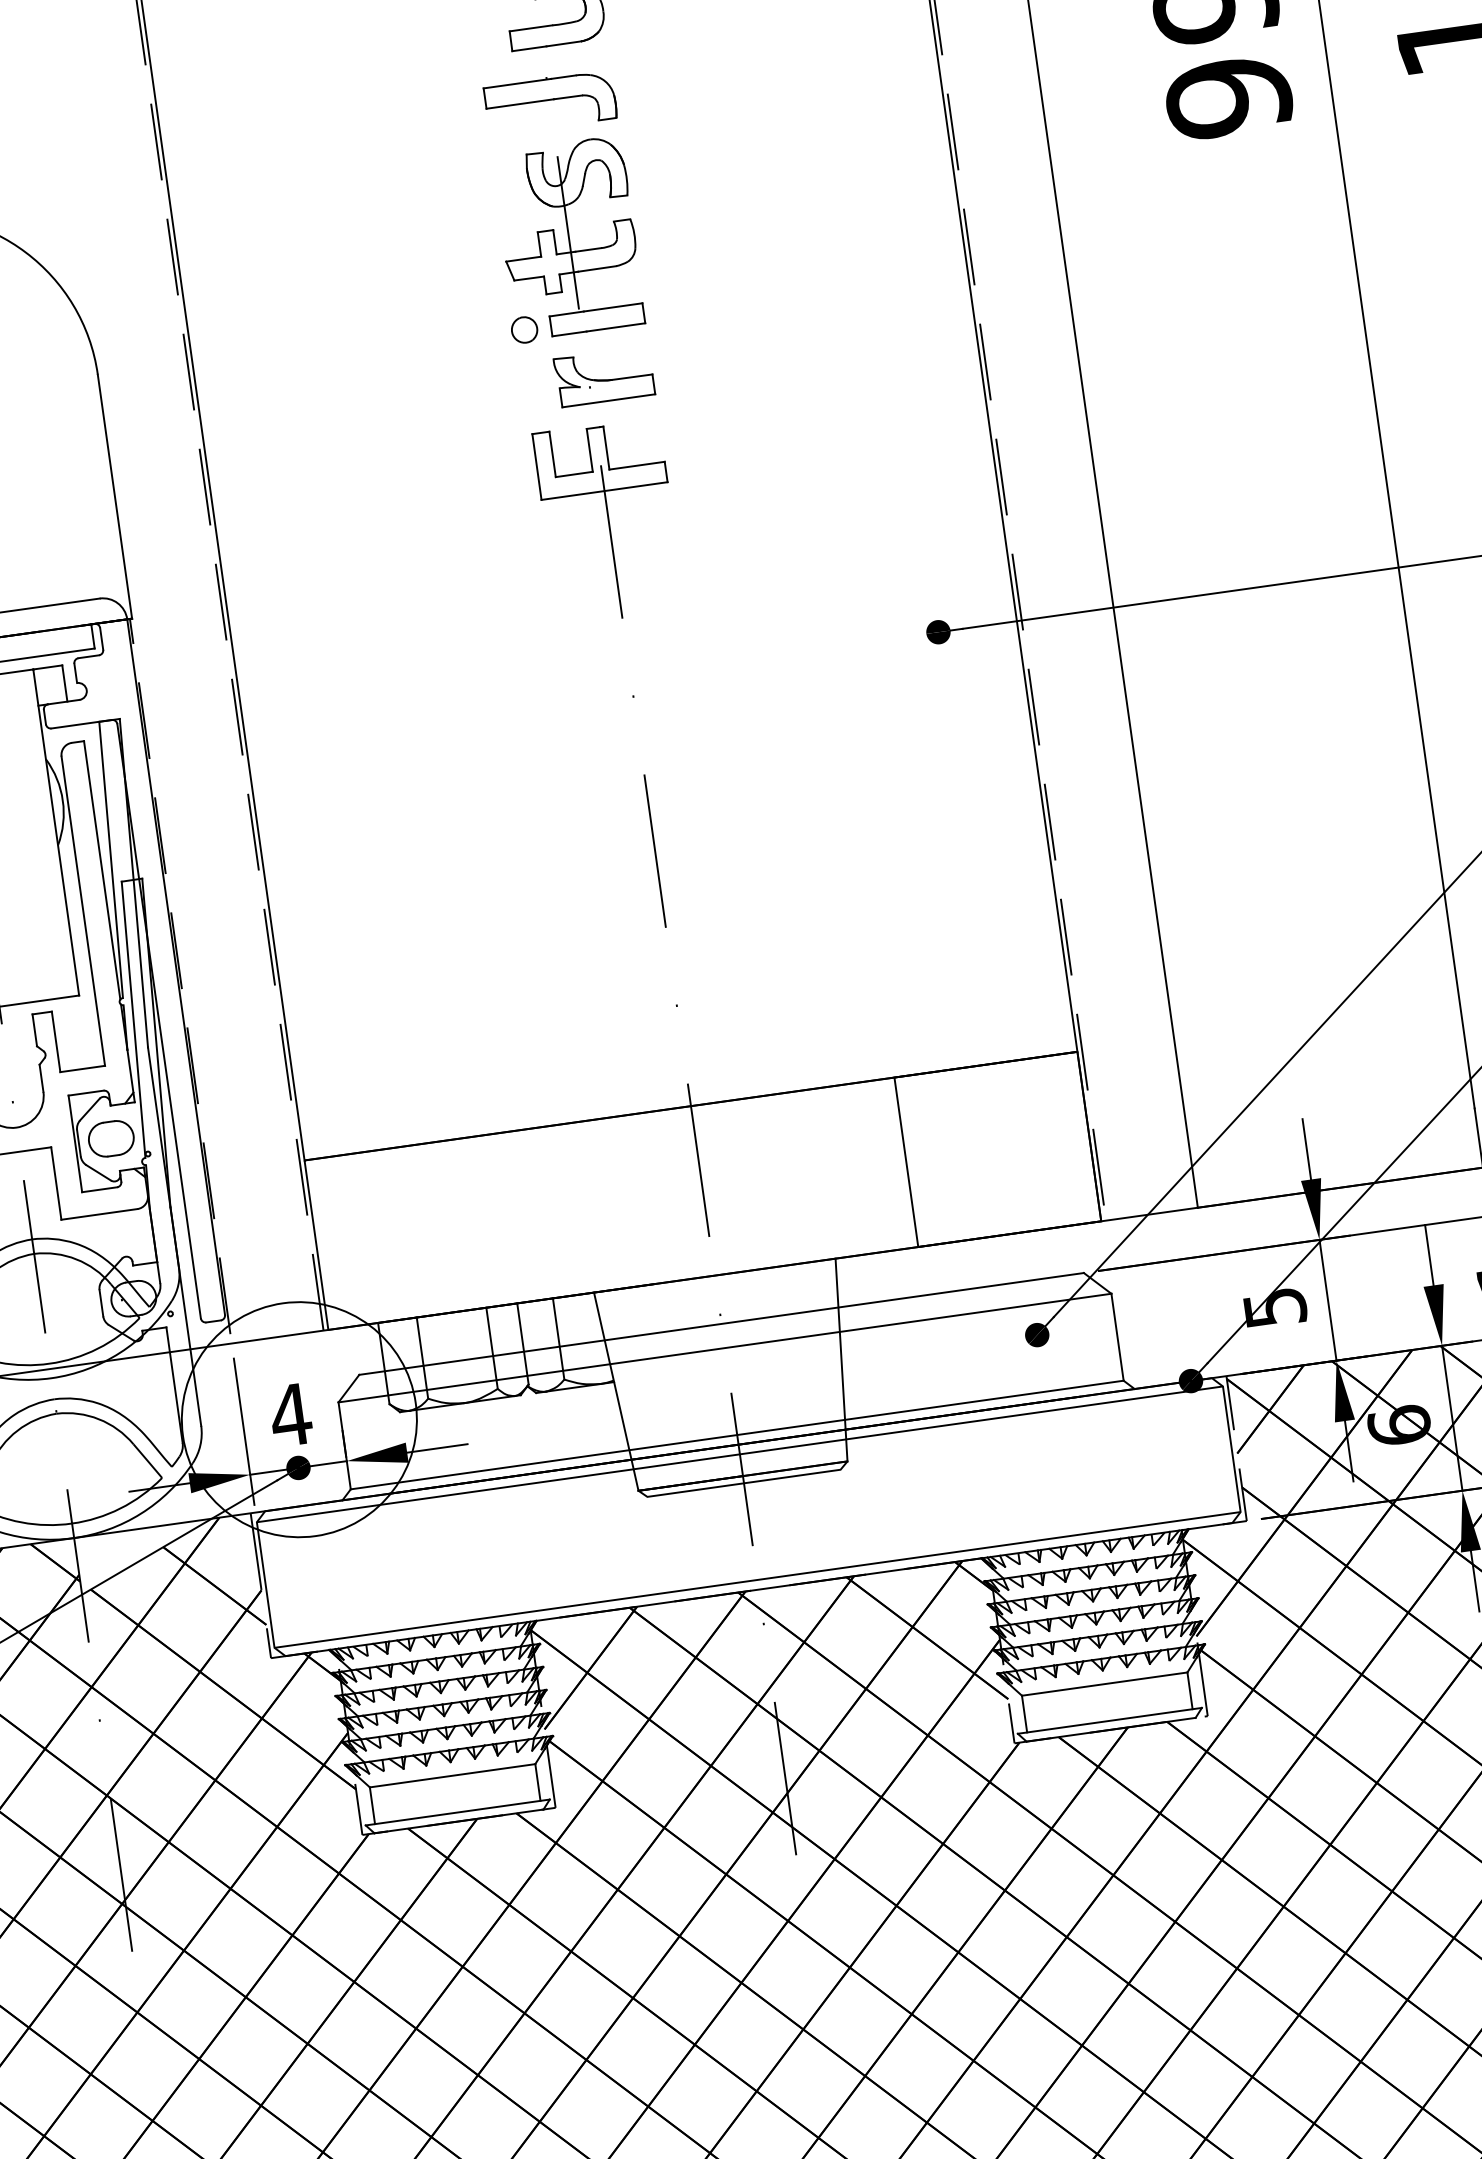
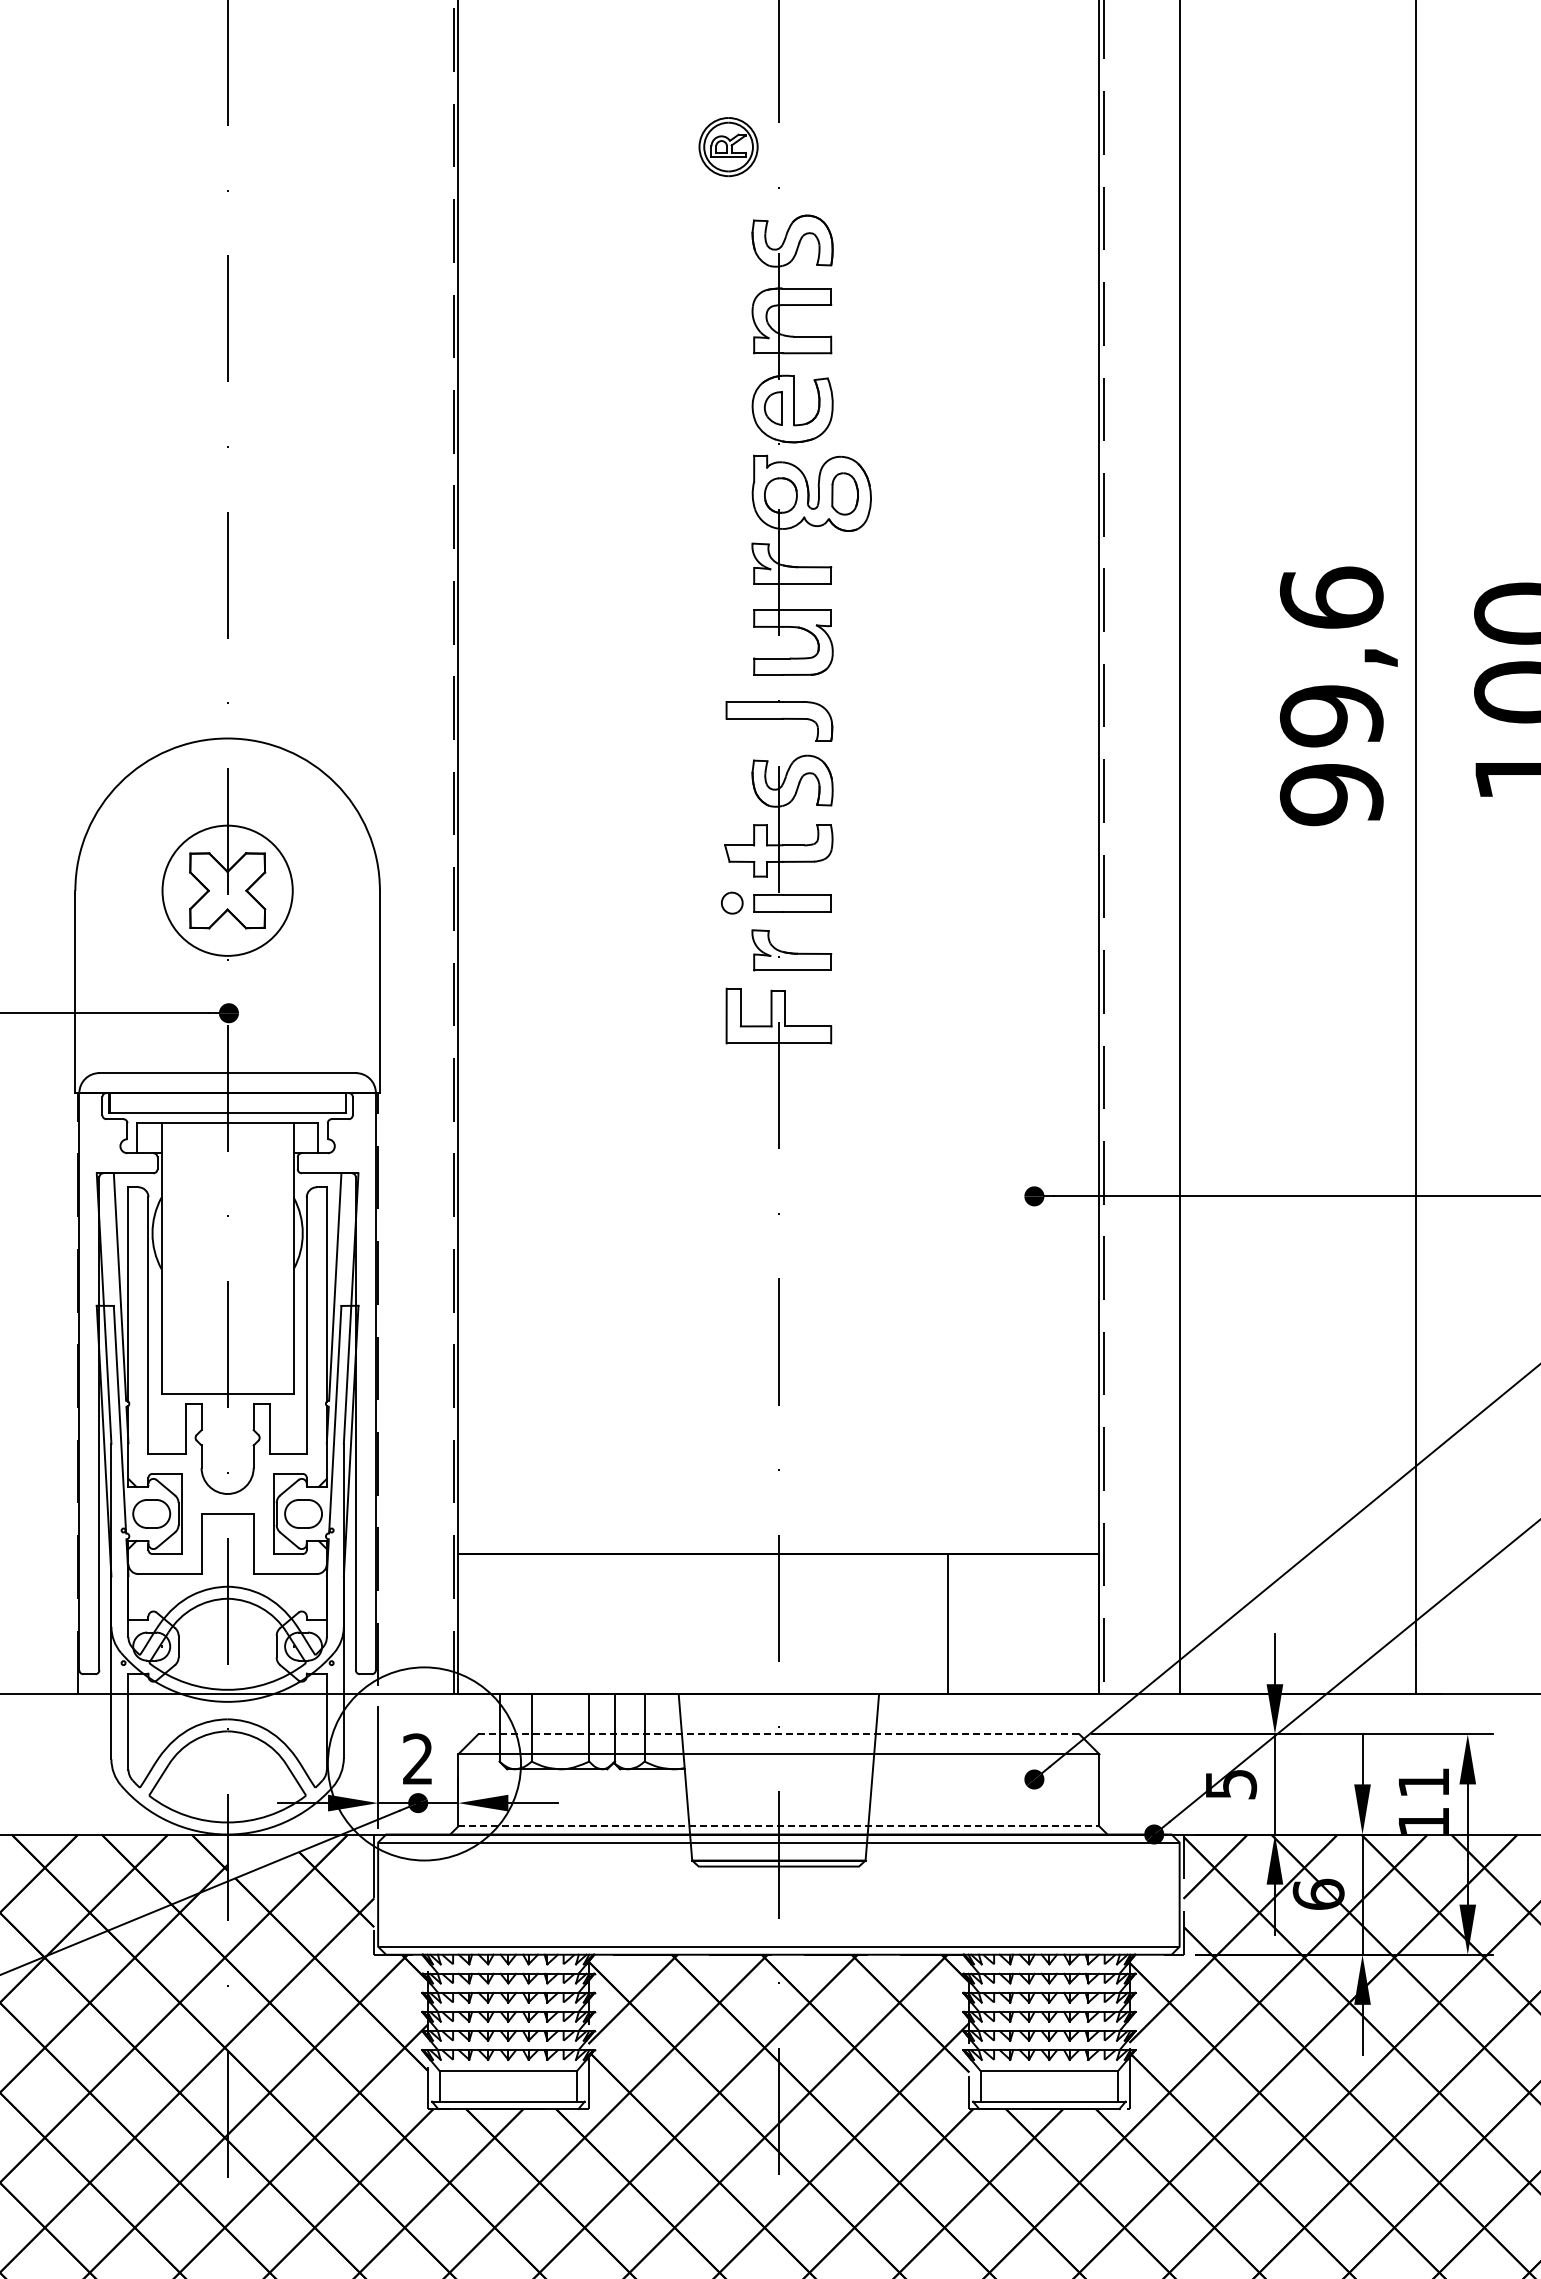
line: (721, 1324) -> (778, 1734), solid -> dashed
text: (290, 1414) -> (417, 1758), 4 -> 2
line: (736, 1435) -> (778, 1826), solid -> dashed

